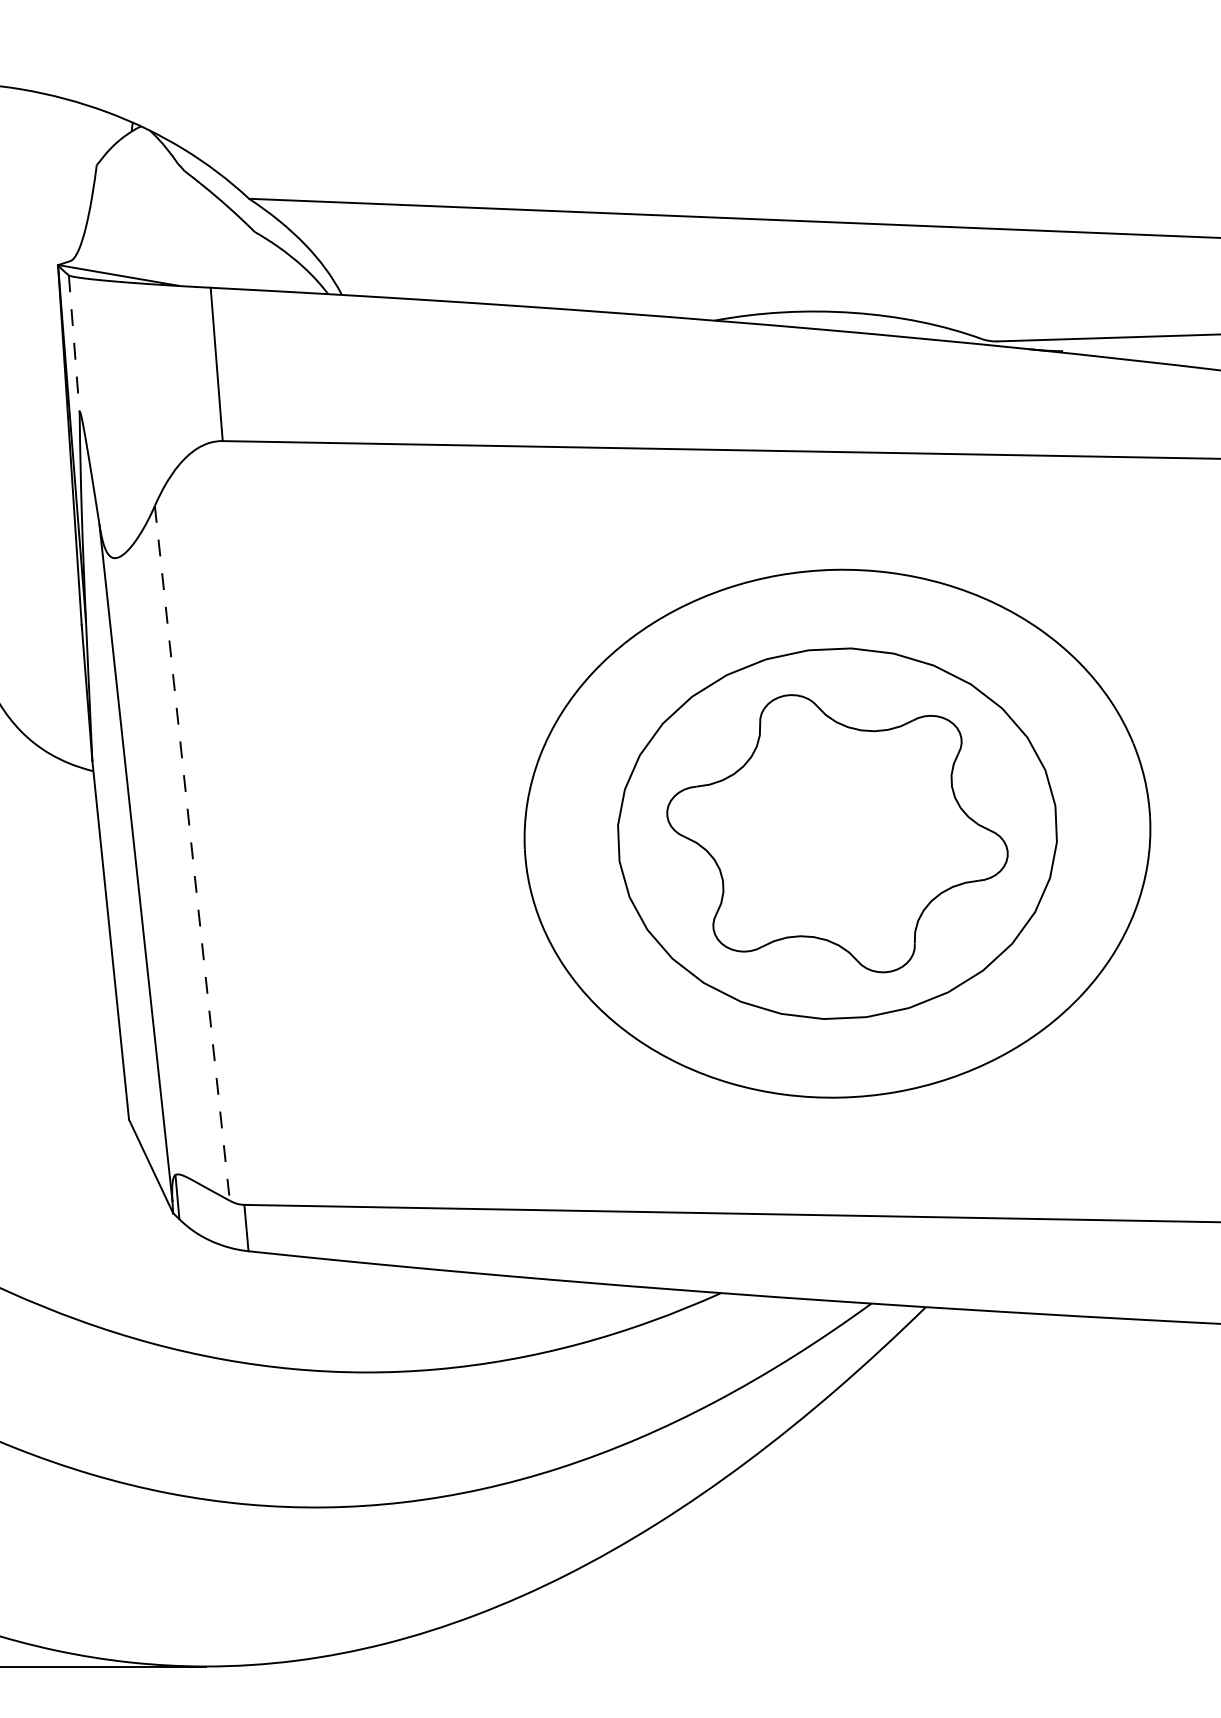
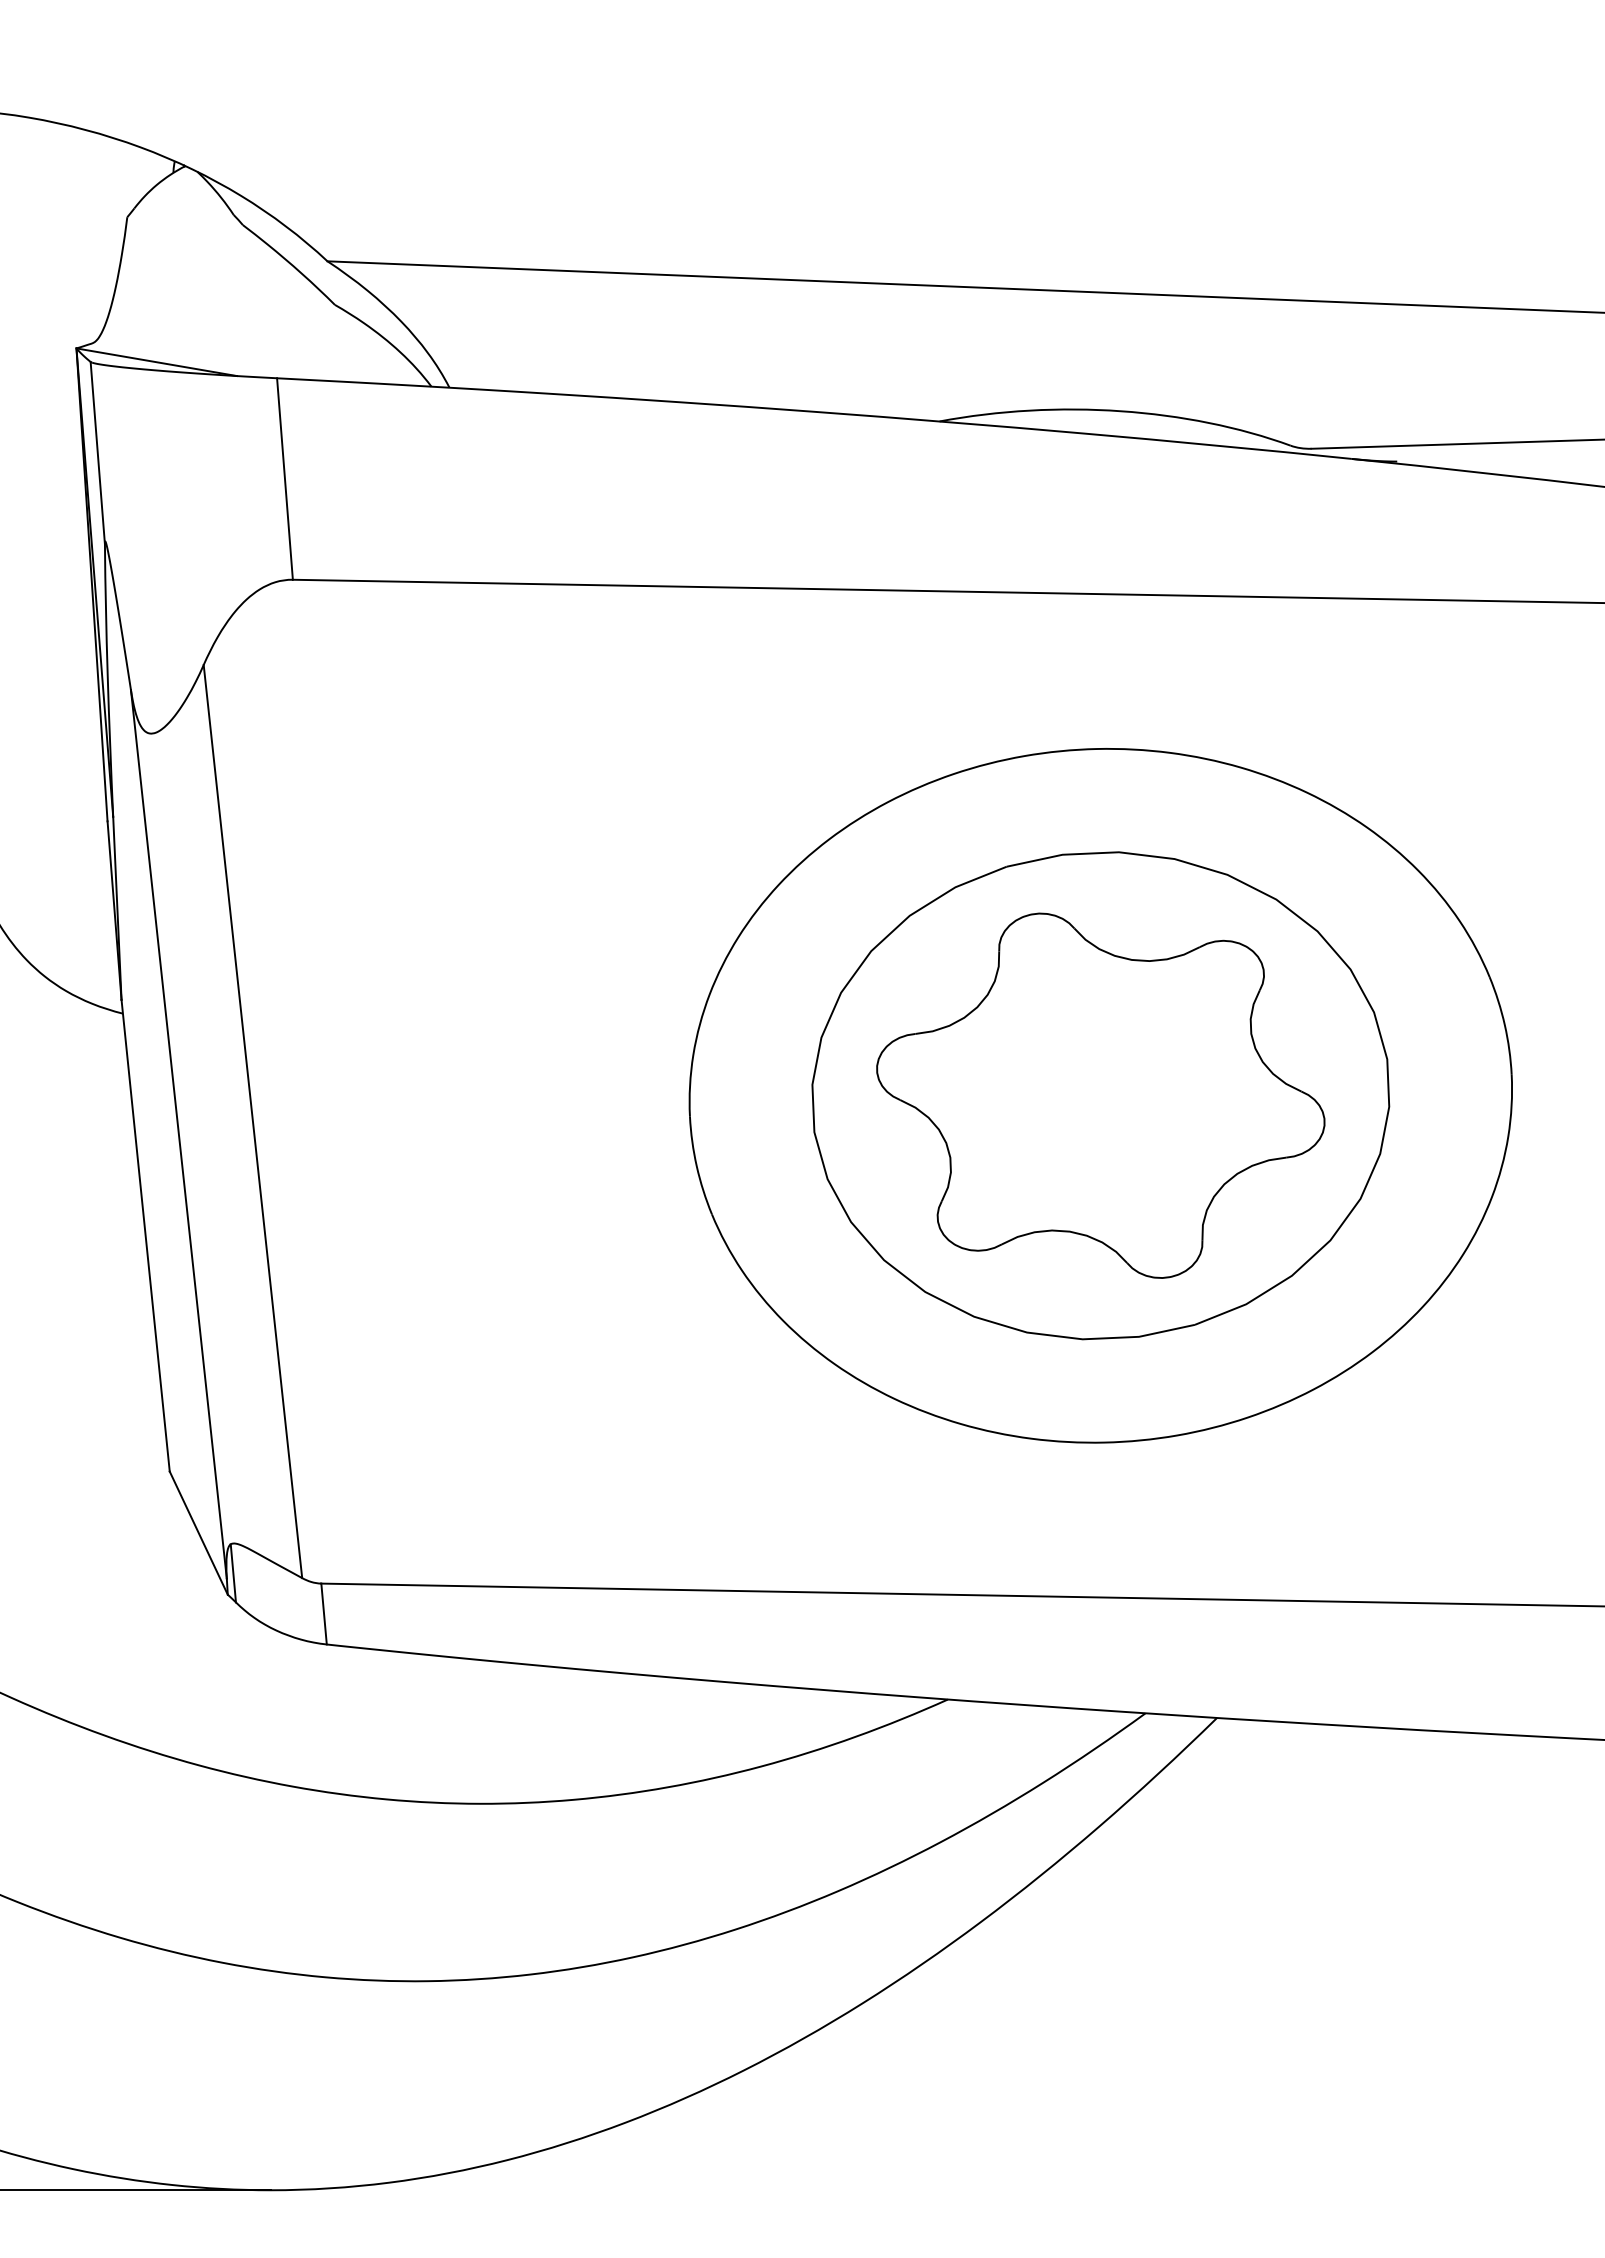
line: (74, 345) -> (97, 453), dashed -> solid
line: (192, 854) -> (253, 1122), dashed -> solid

